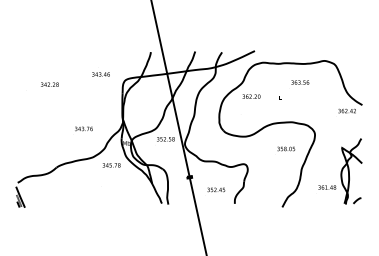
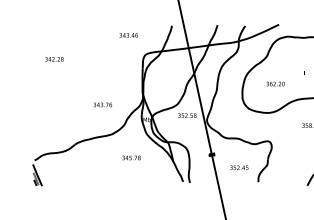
text: (100, 74) -> (128, 35), moved
text: (49, 84) -> (54, 59), moved
text: (251, 96) -> (275, 83), moved
text: (111, 165) -> (131, 158), moved

